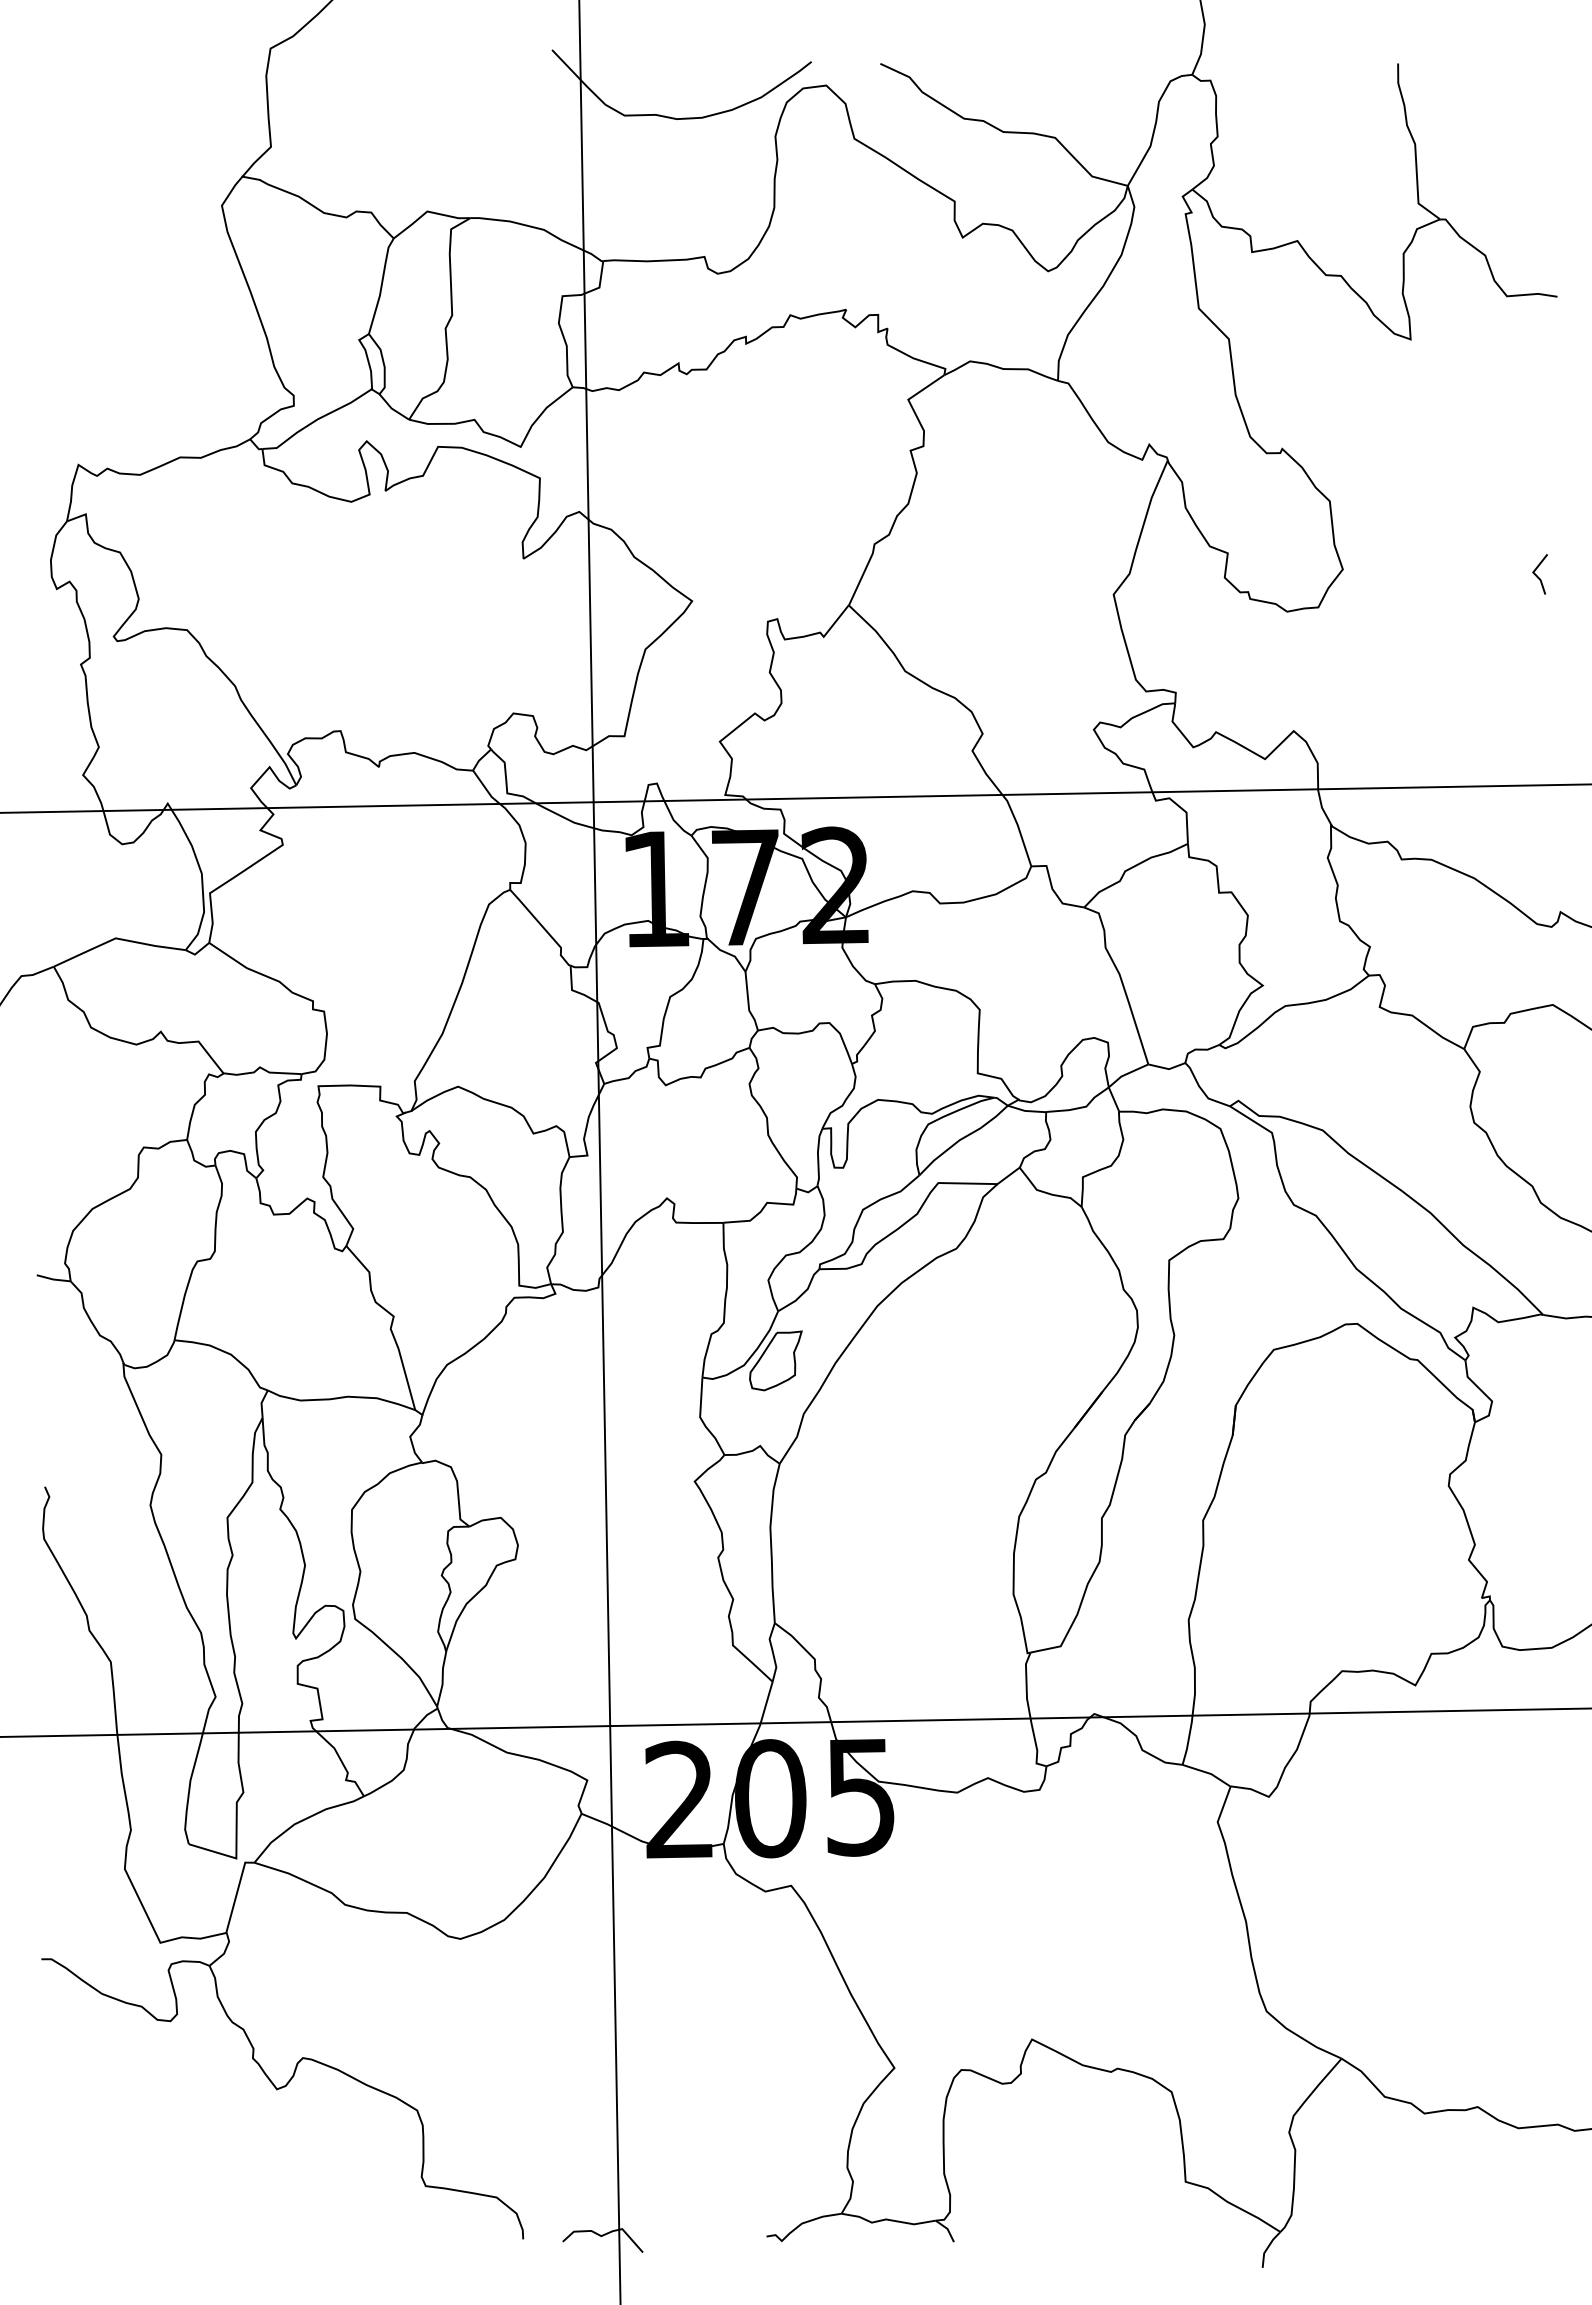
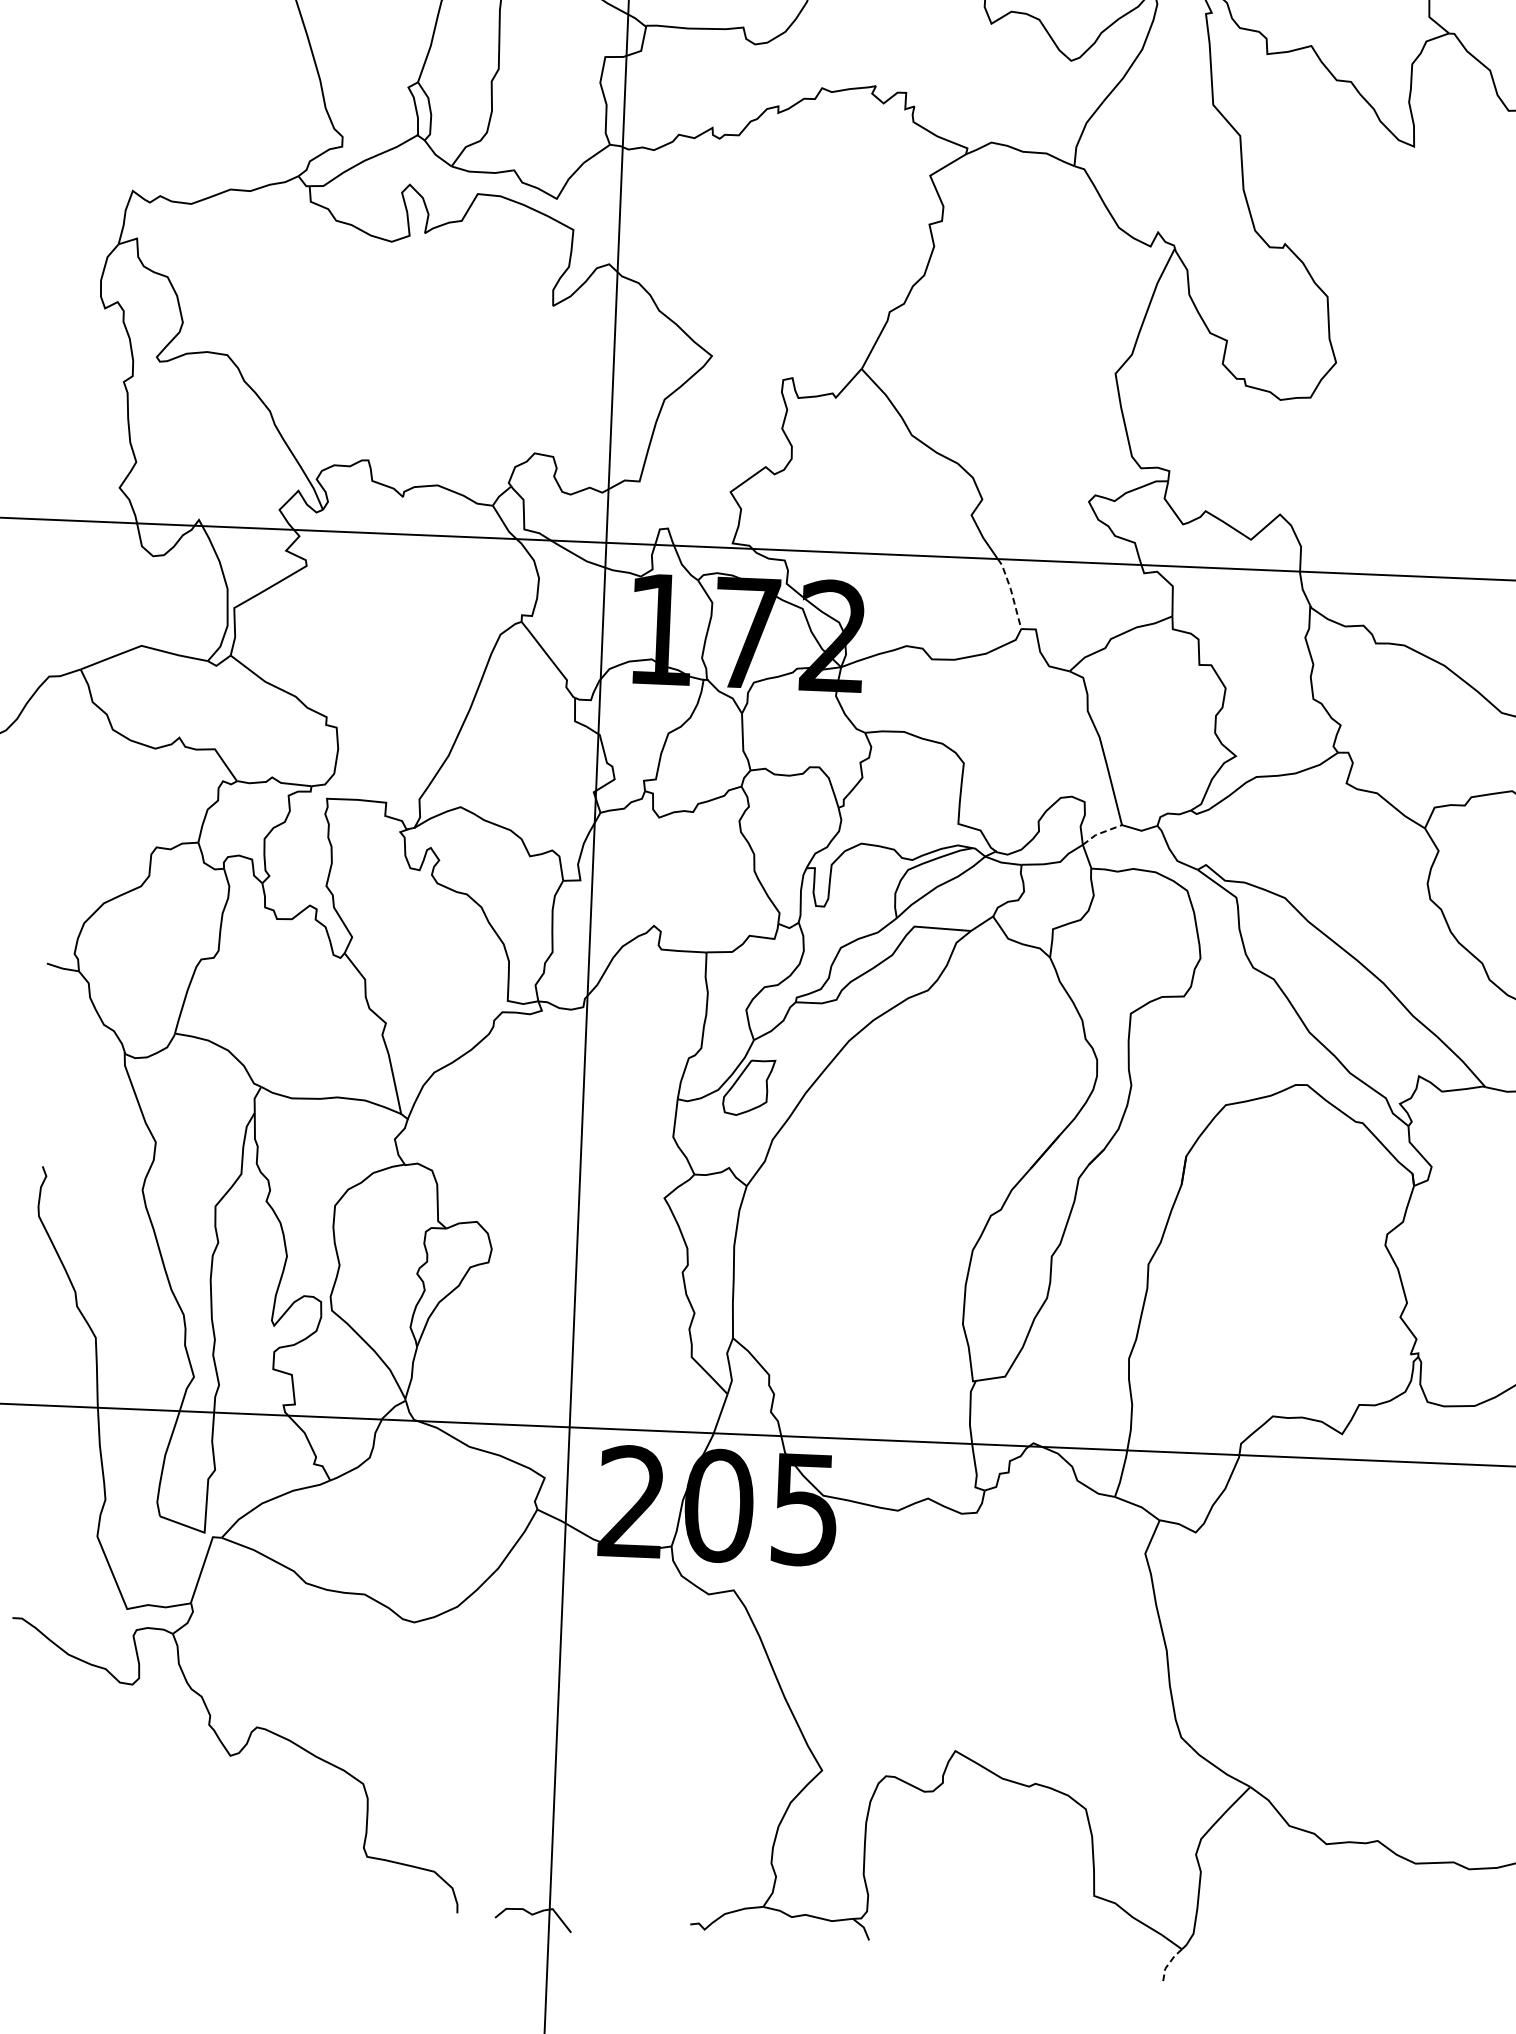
line: (1018, 828) -> (1011, 592), solid -> dashed
line: (1126, 1074) -> (1100, 833), solid -> dashed
line: (1267, 2248) -> (1168, 1964), solid -> dashed

